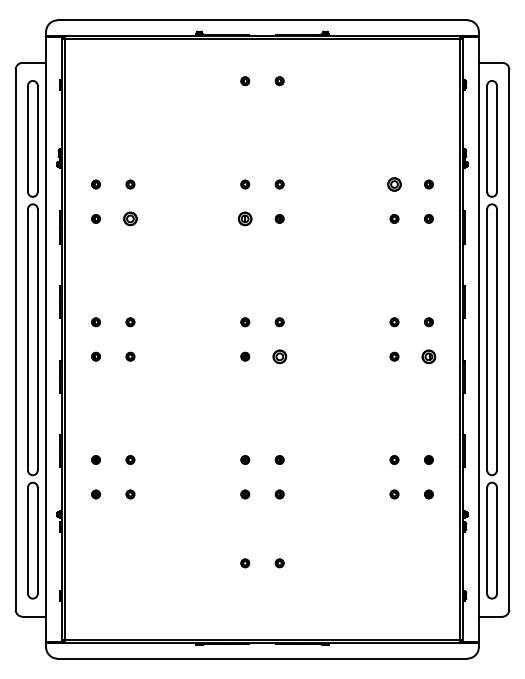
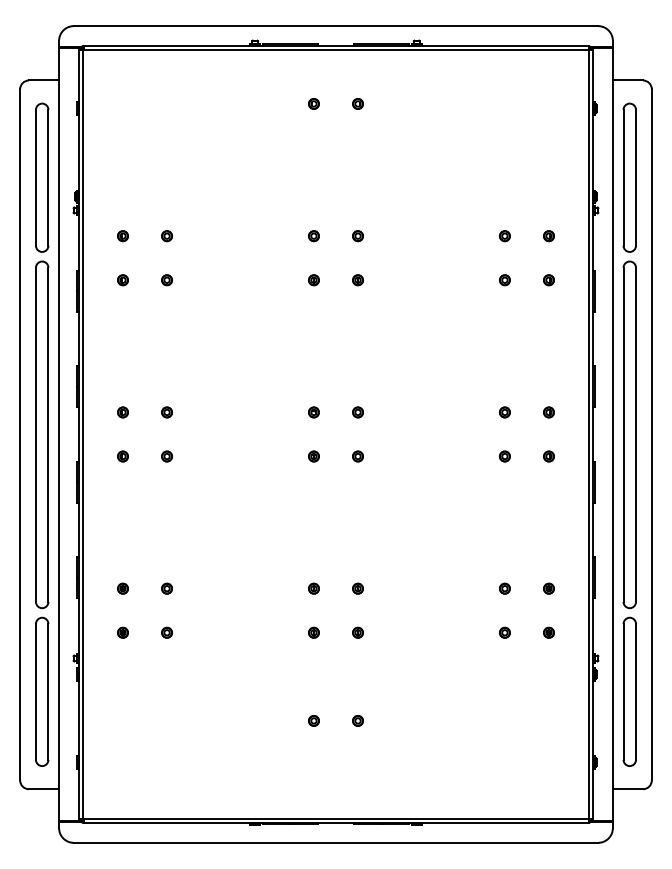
part: (394, 184) -> (504, 236), size x0.62
part: (130, 218) -> (167, 279), size x0.62
part: (245, 218) -> (314, 279), size x0.62
part: (279, 356) -> (357, 456), size x0.62
part: (428, 356) -> (548, 456), size x0.62

